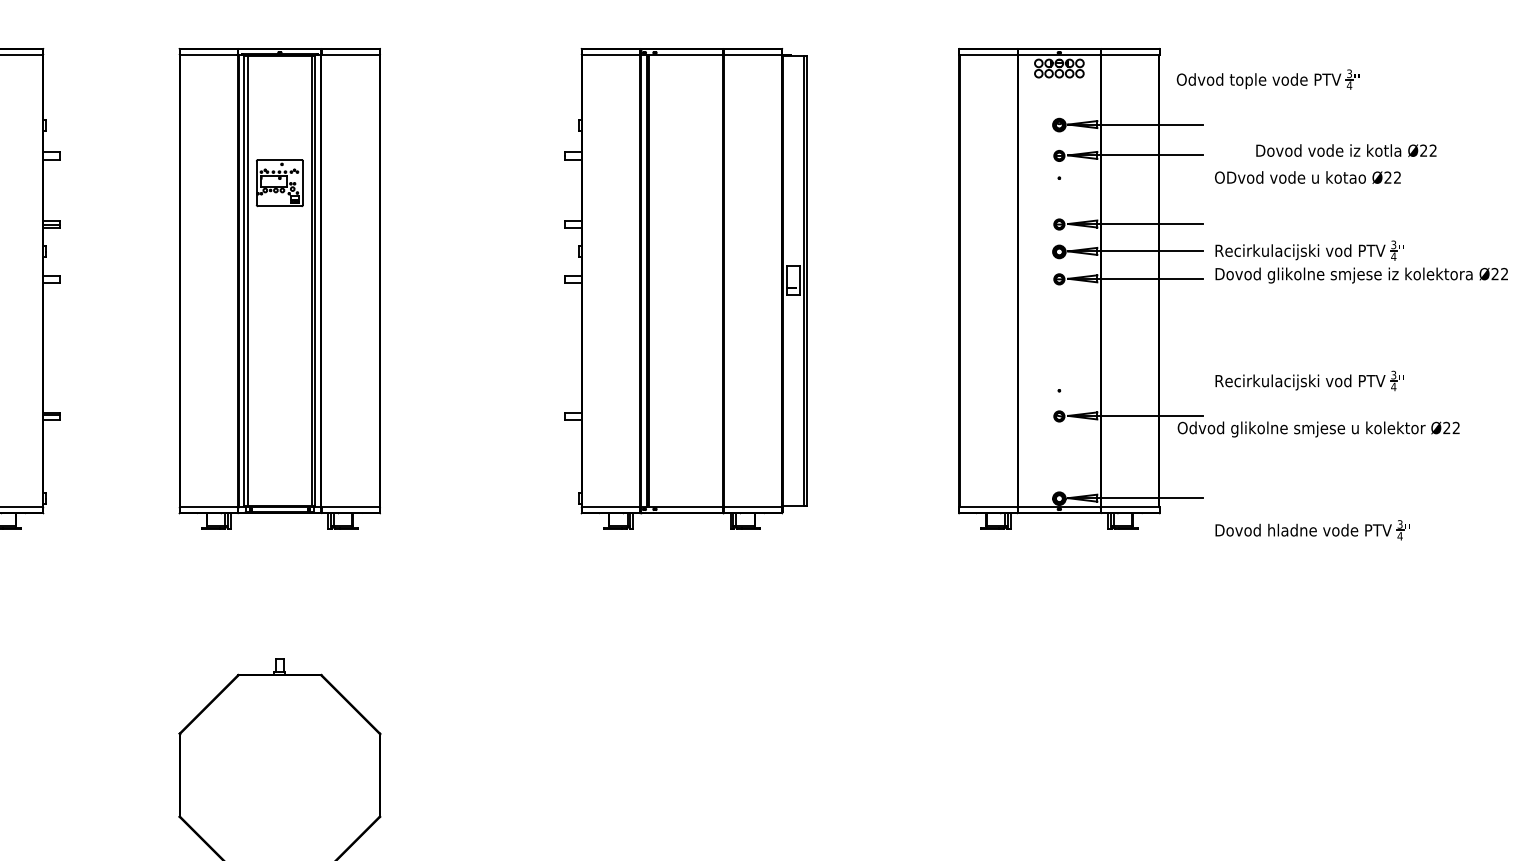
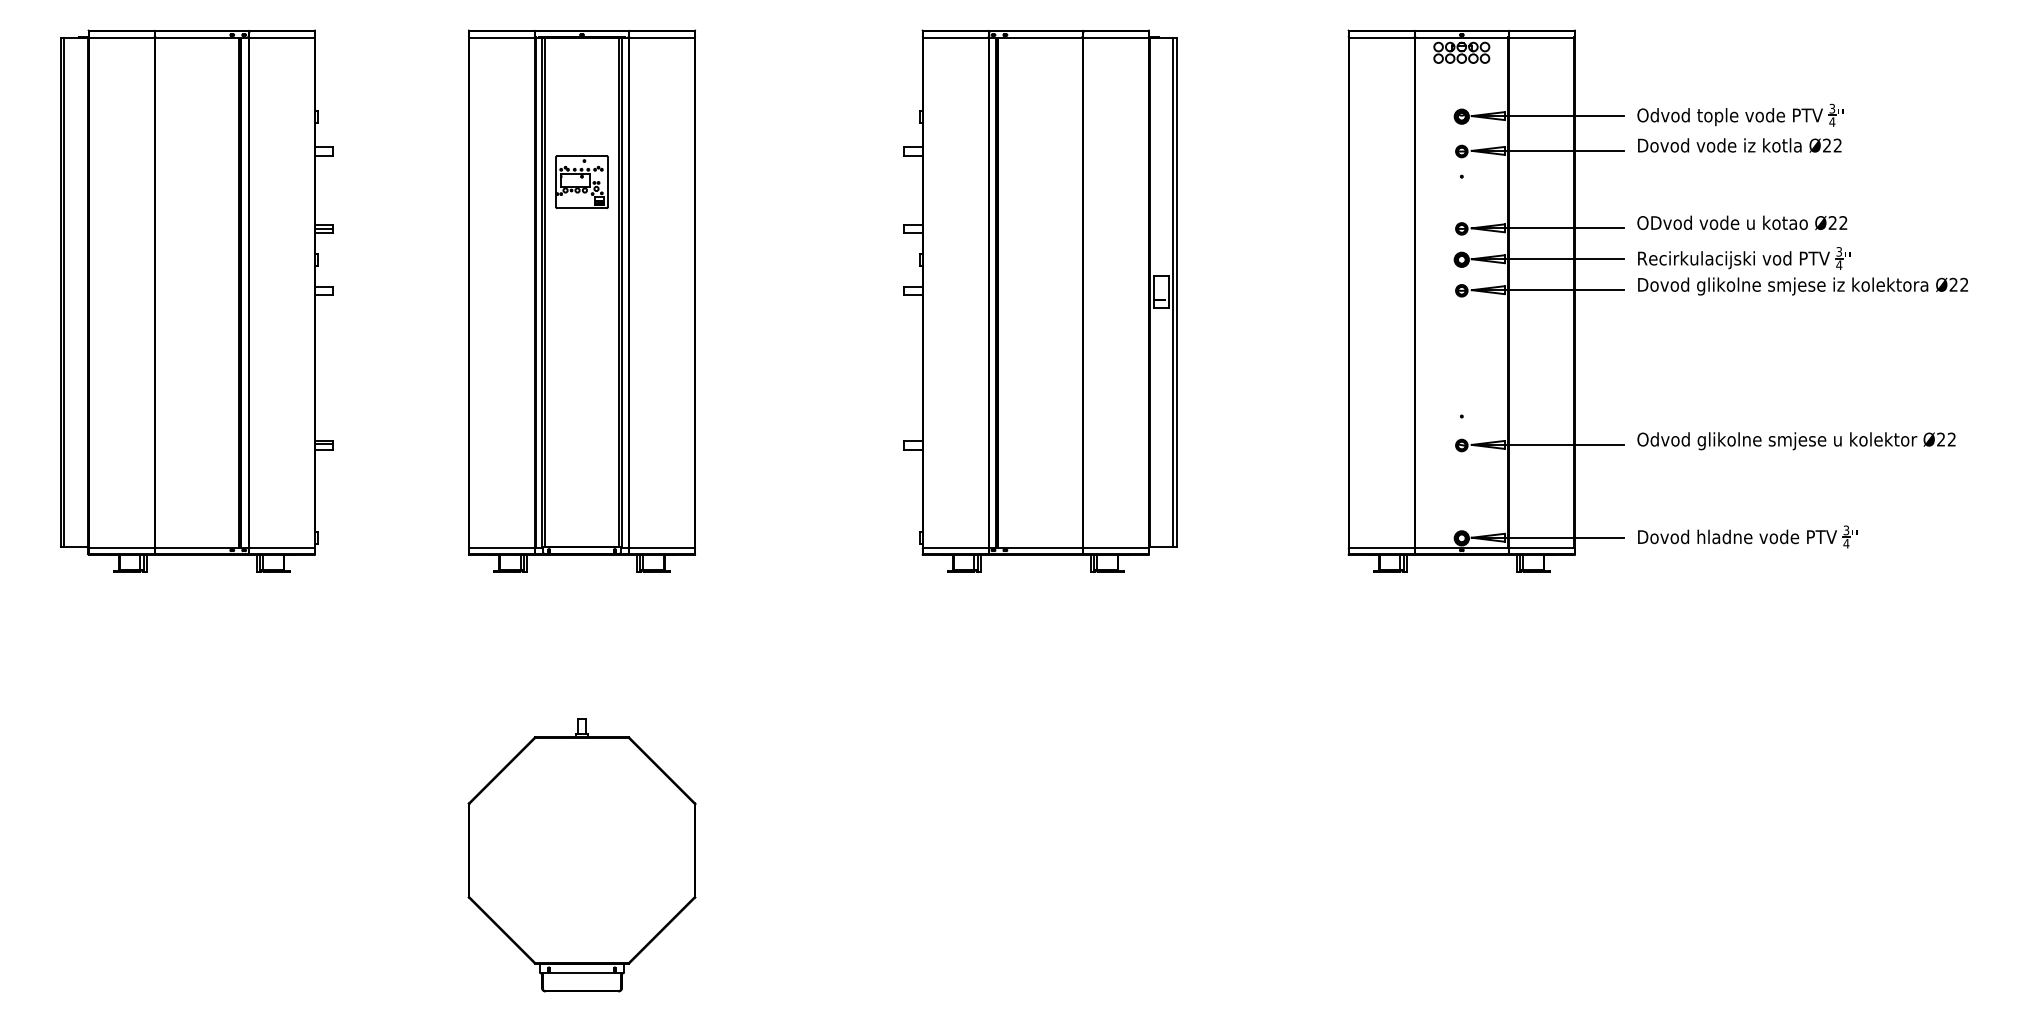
part: (1268, 78) -> (1740, 114), moved
text: (1346, 150) -> (1739, 145), moved
text: (1308, 177) -> (1742, 222), moved
part: (1309, 380) -> (1744, 405), removed
text: (1318, 429) -> (1796, 441), moved
part: (1312, 529) -> (1747, 536), moved

